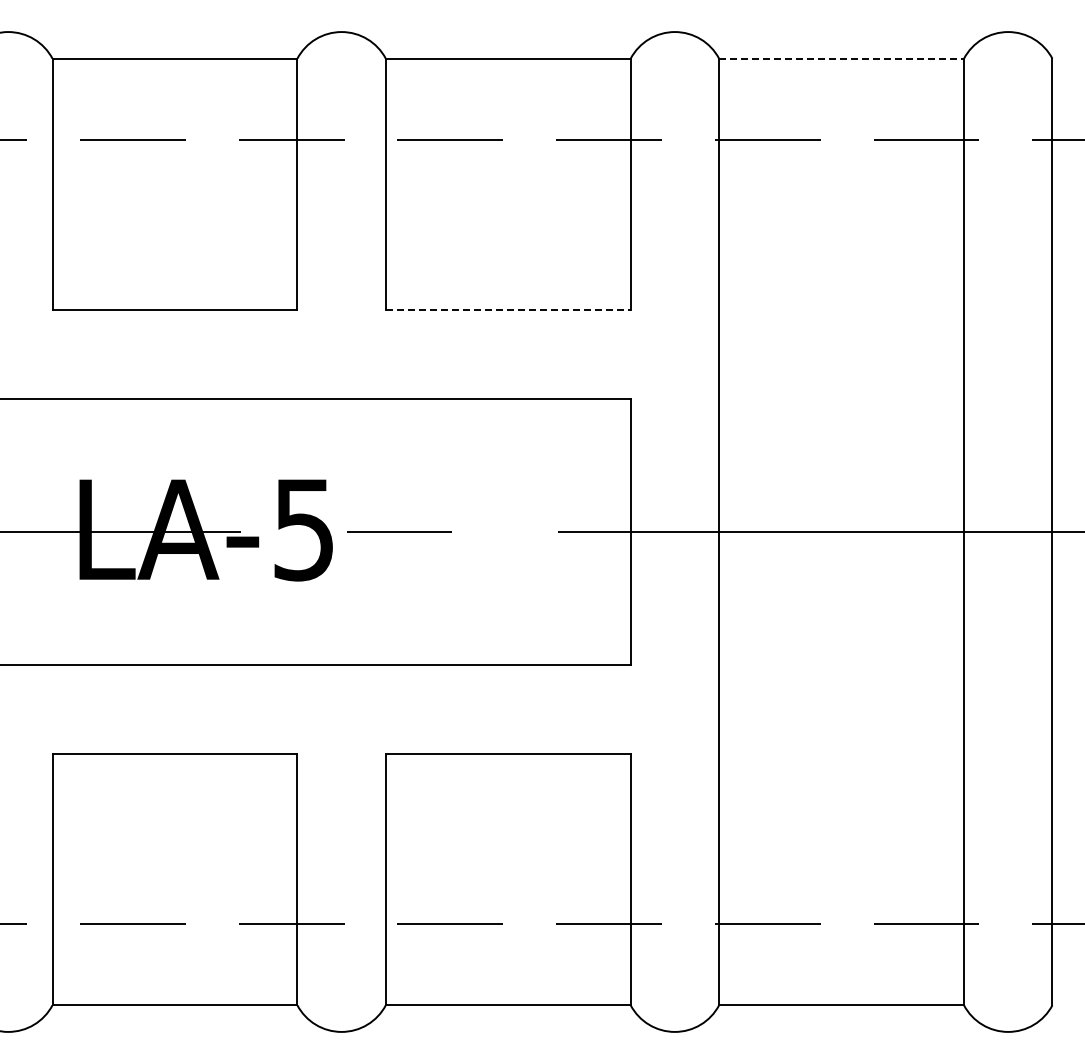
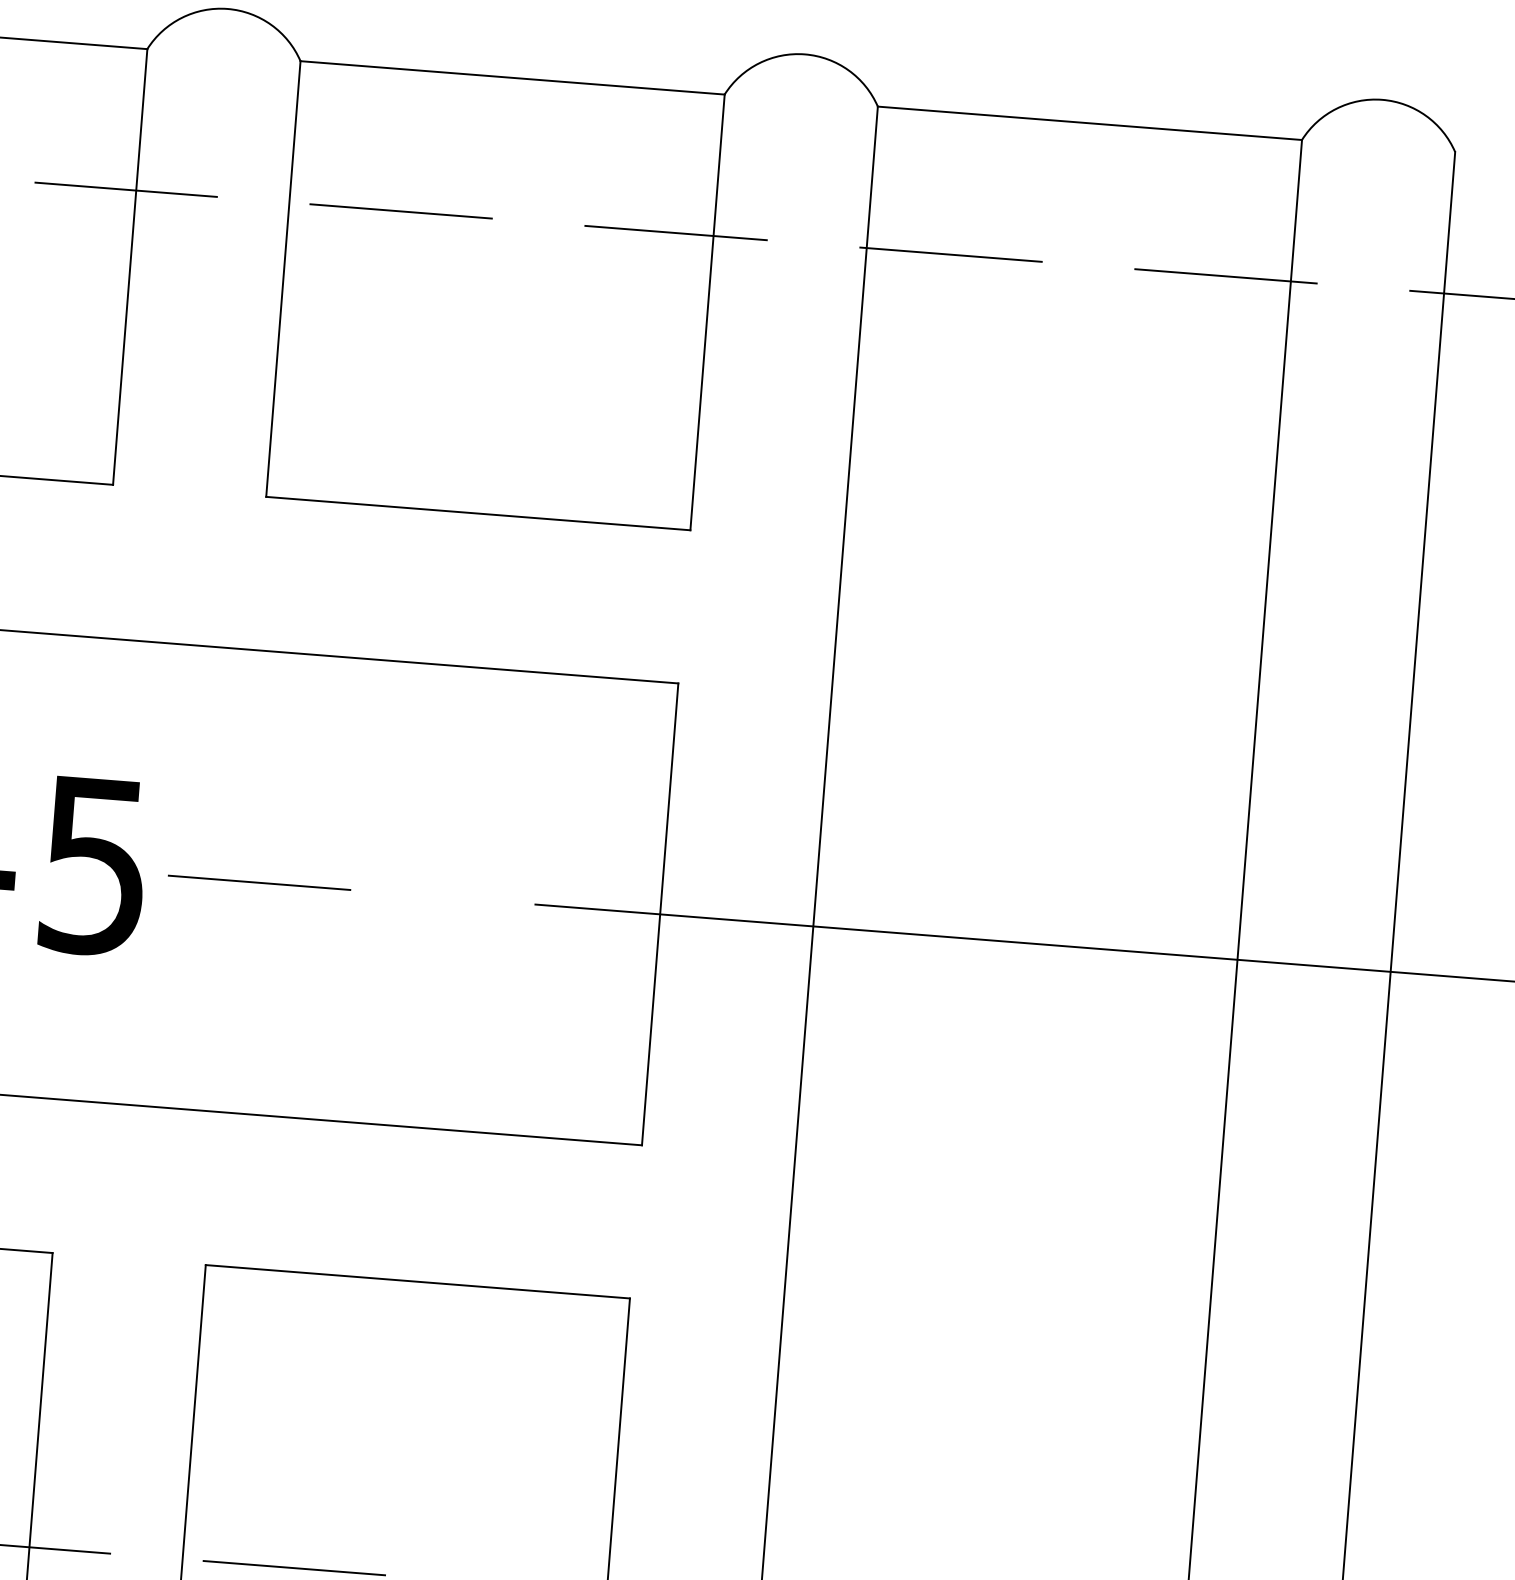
line: (842, 58) -> (1091, 123), dashed -> solid
line: (508, 310) -> (478, 514), dashed -> solid

